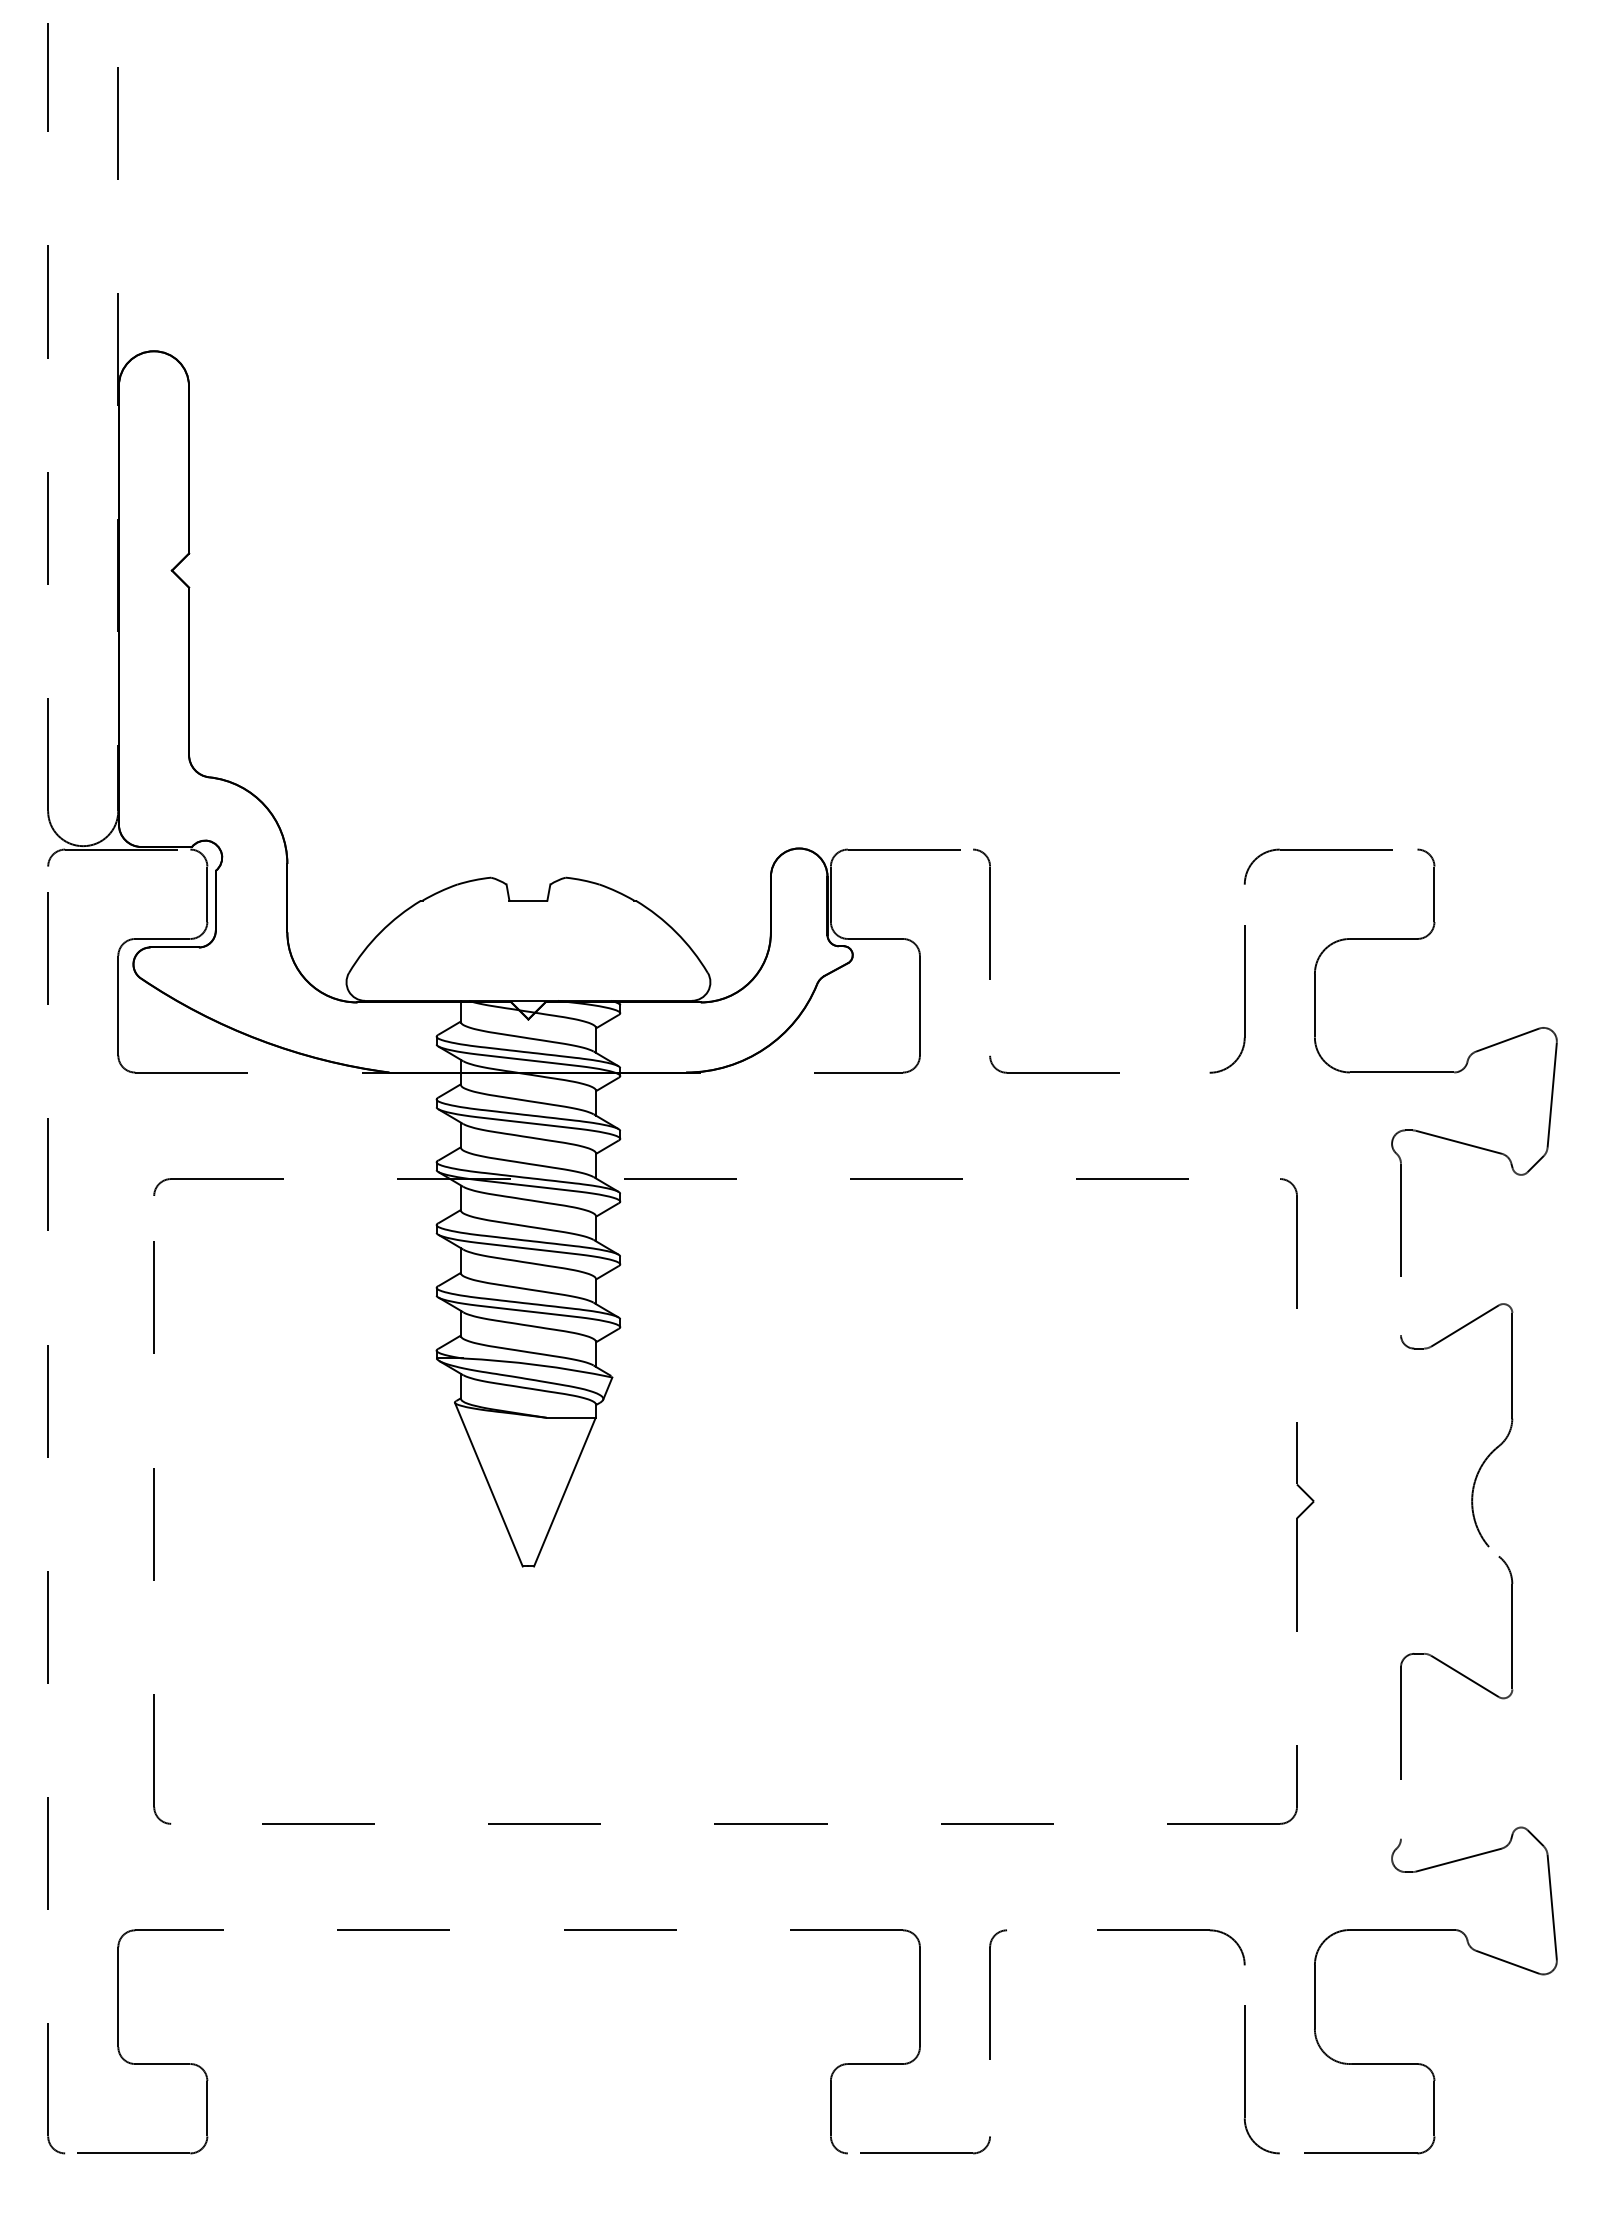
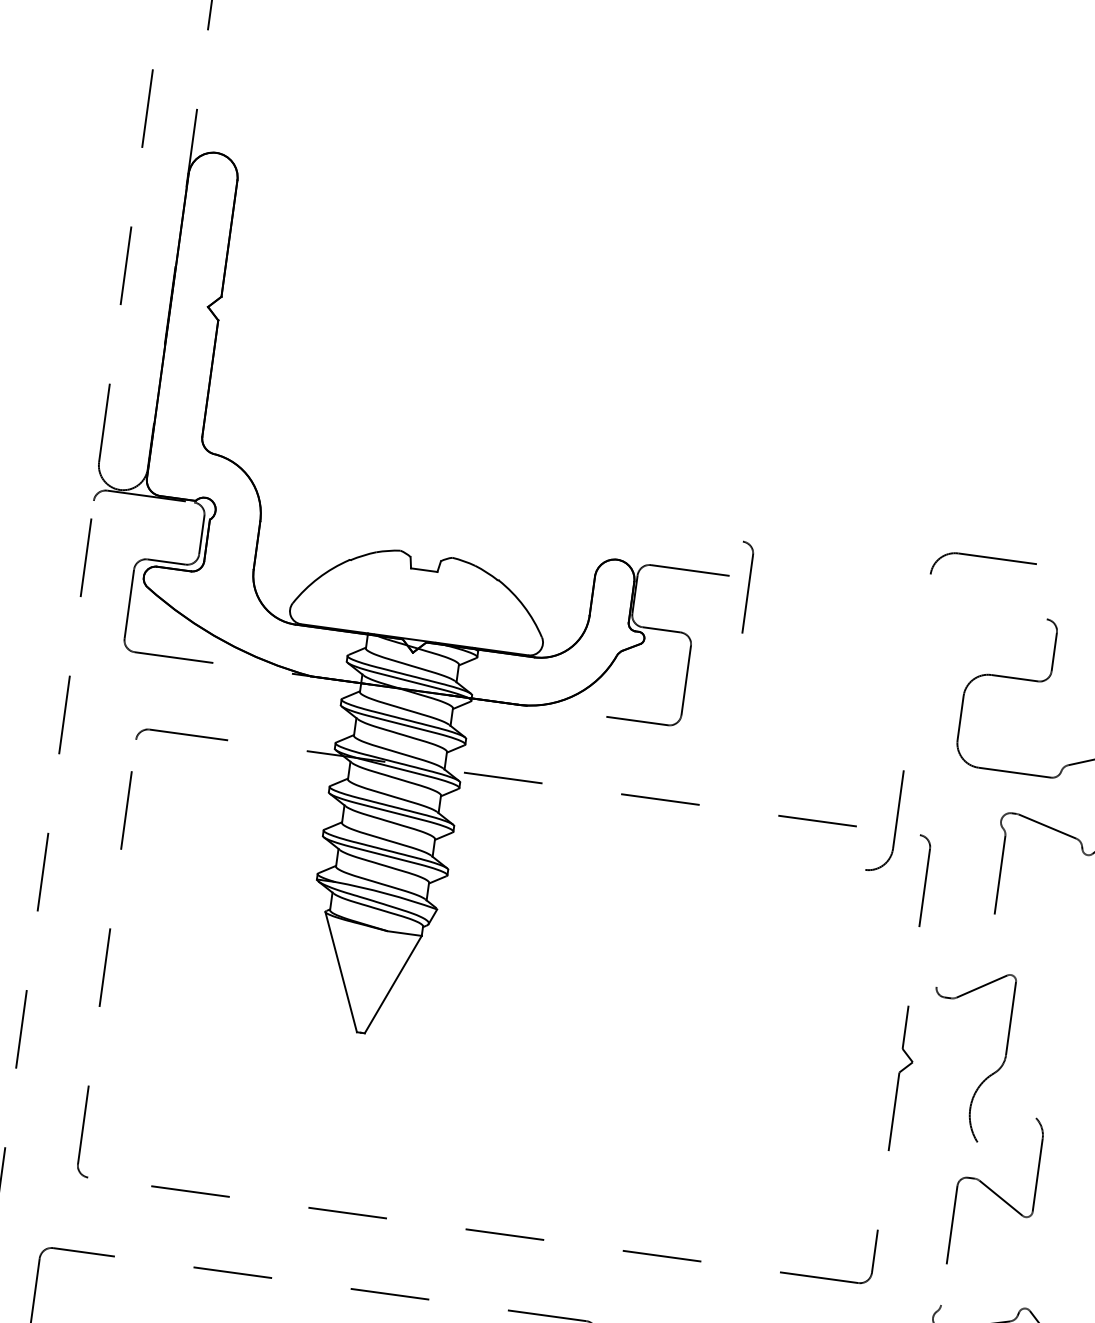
part: (1317, 850) -> (984, 557), moved
part: (989, 913) -> (748, 587), moved
part: (1244, 999) -> (896, 822), moved
part: (1054, 1072) -> (773, 739), removed
part: (1487, 1455) -> (985, 1078), moved

